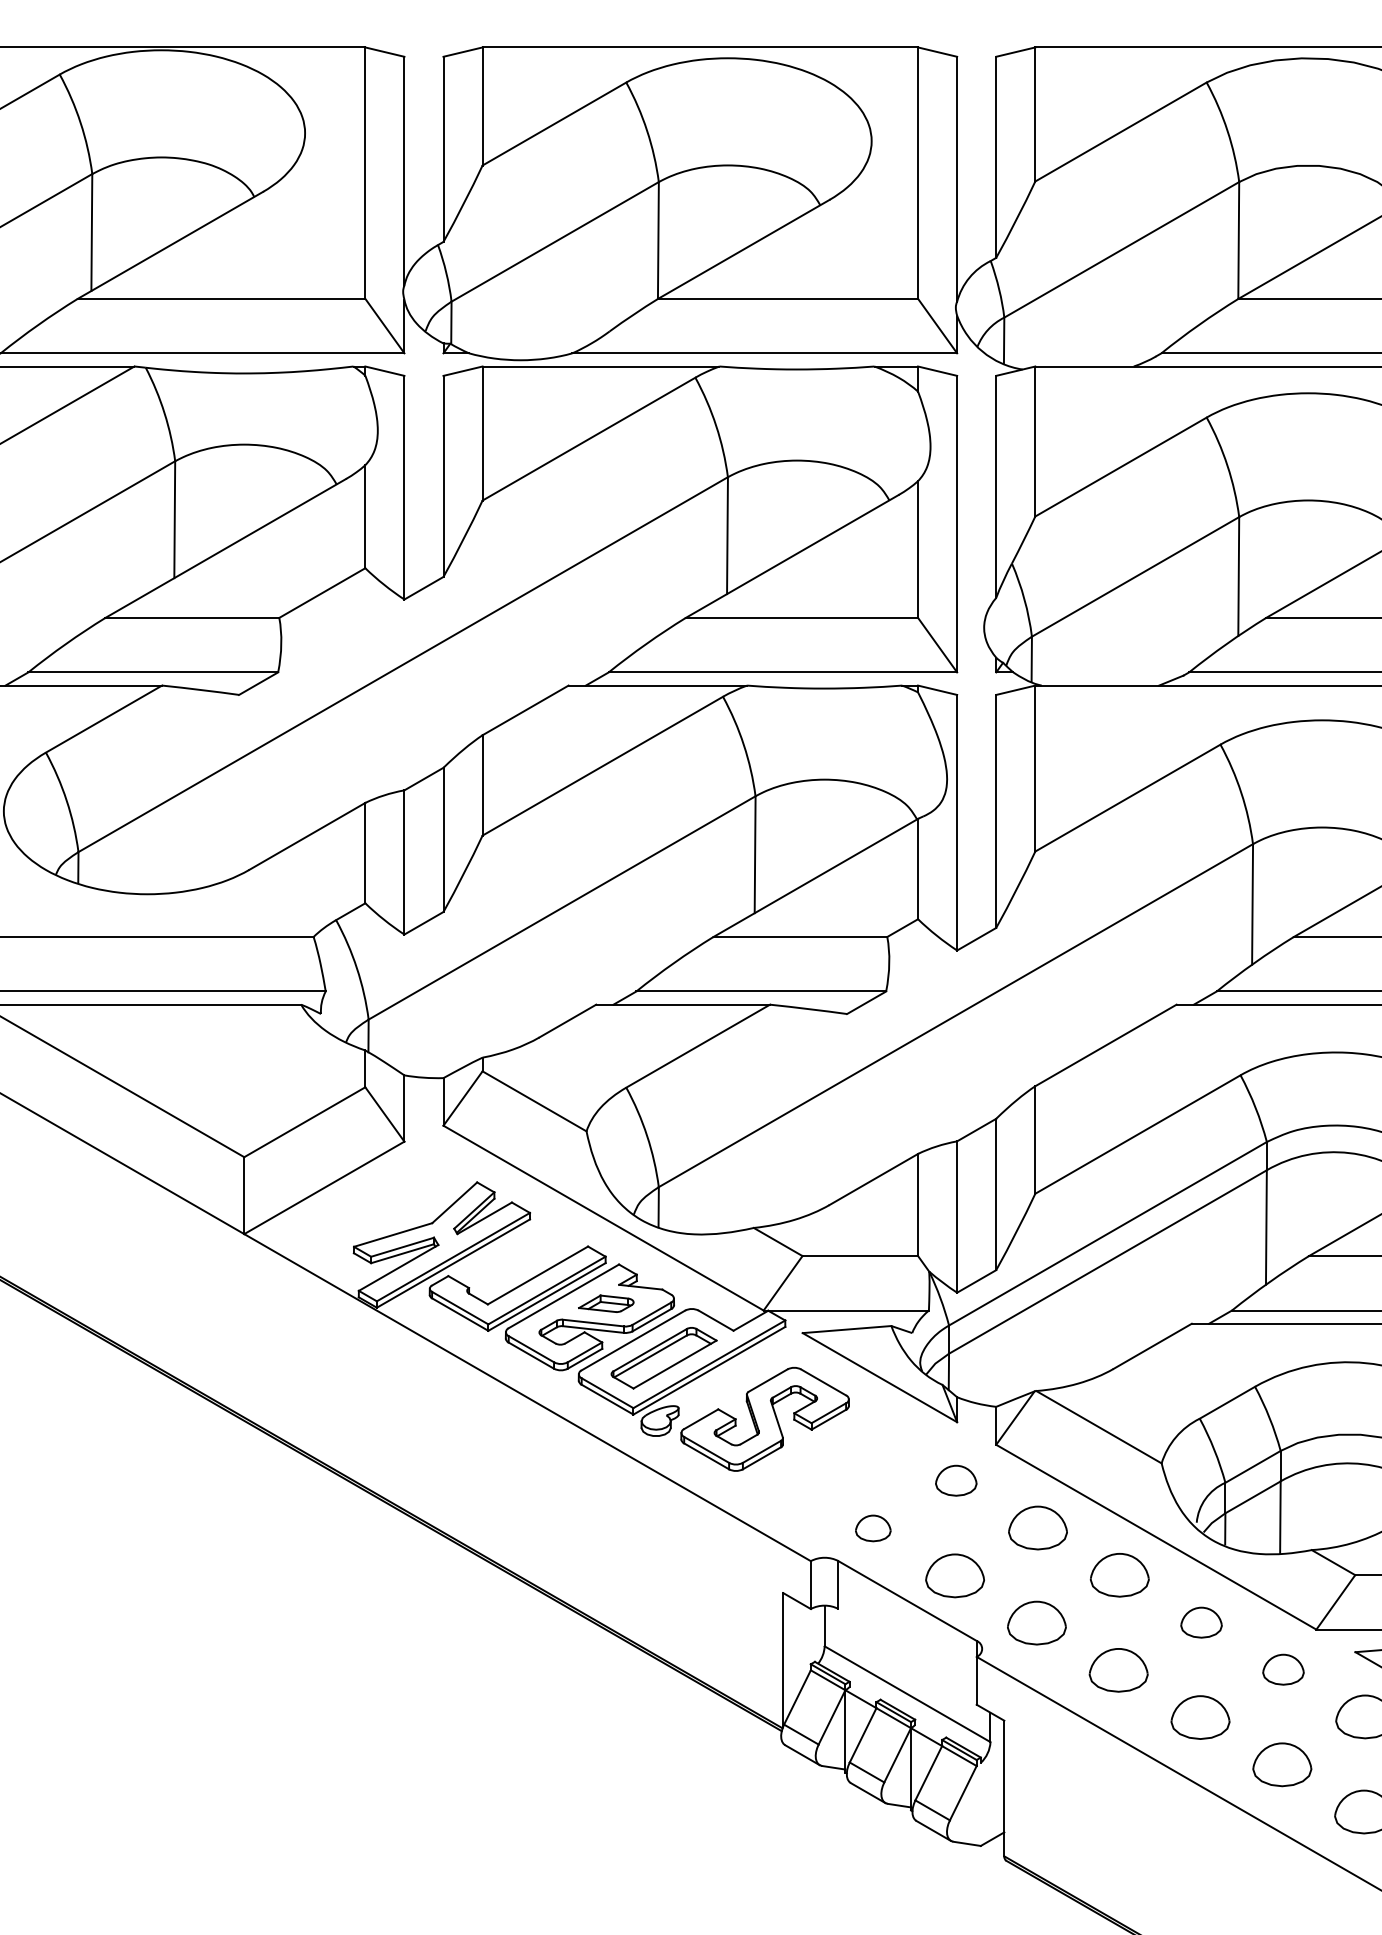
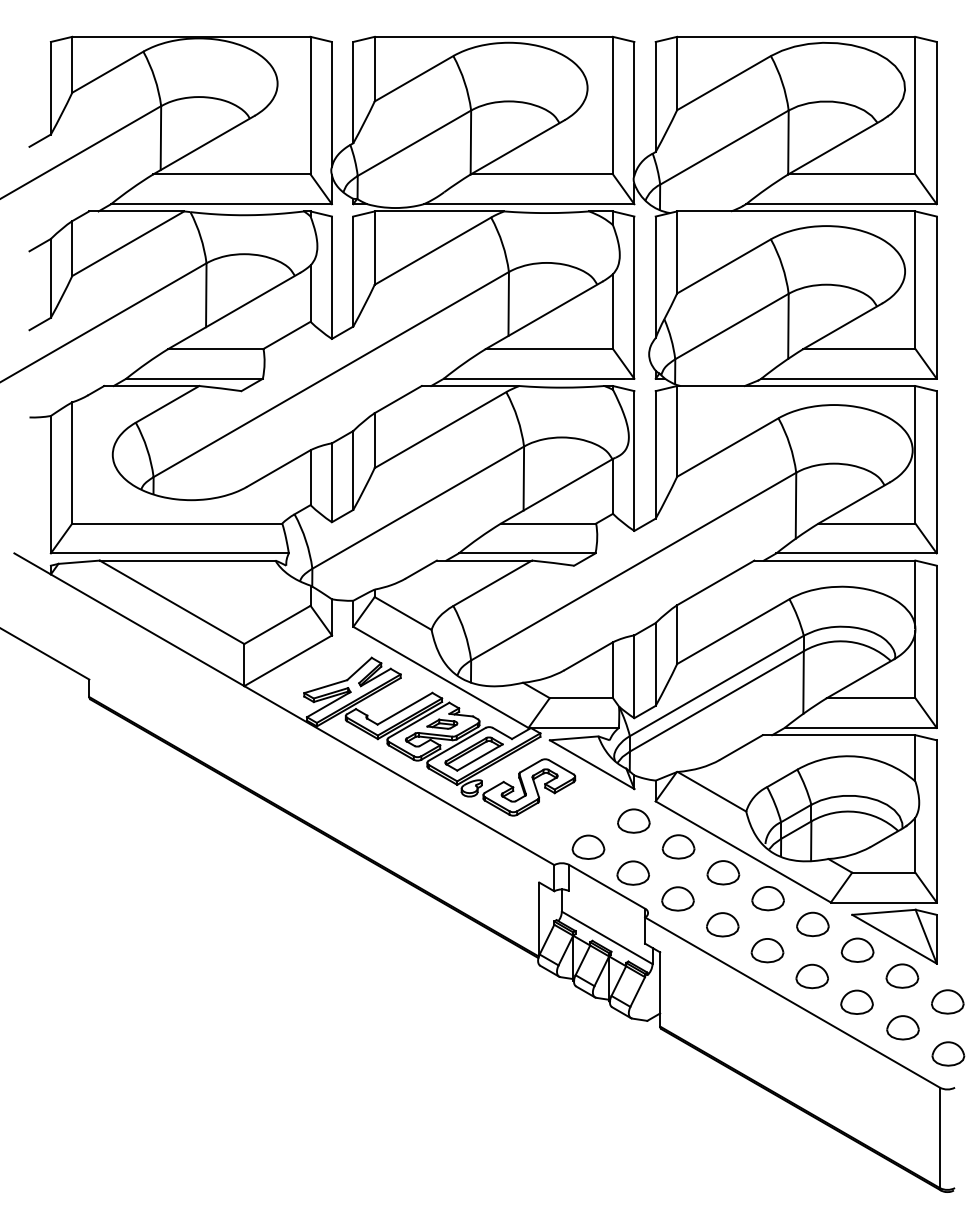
part: (955, 1479) -> (633, 820), size x1.43
part: (873, 1527) -> (588, 846), size x1.67
part: (1200, 1622) -> (767, 898), size x1.43
part: (1282, 1669) -> (812, 924), size x1.43

